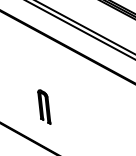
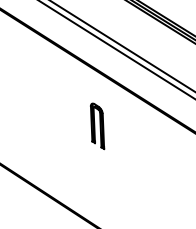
part: (44, 107) -> (97, 126), moved

